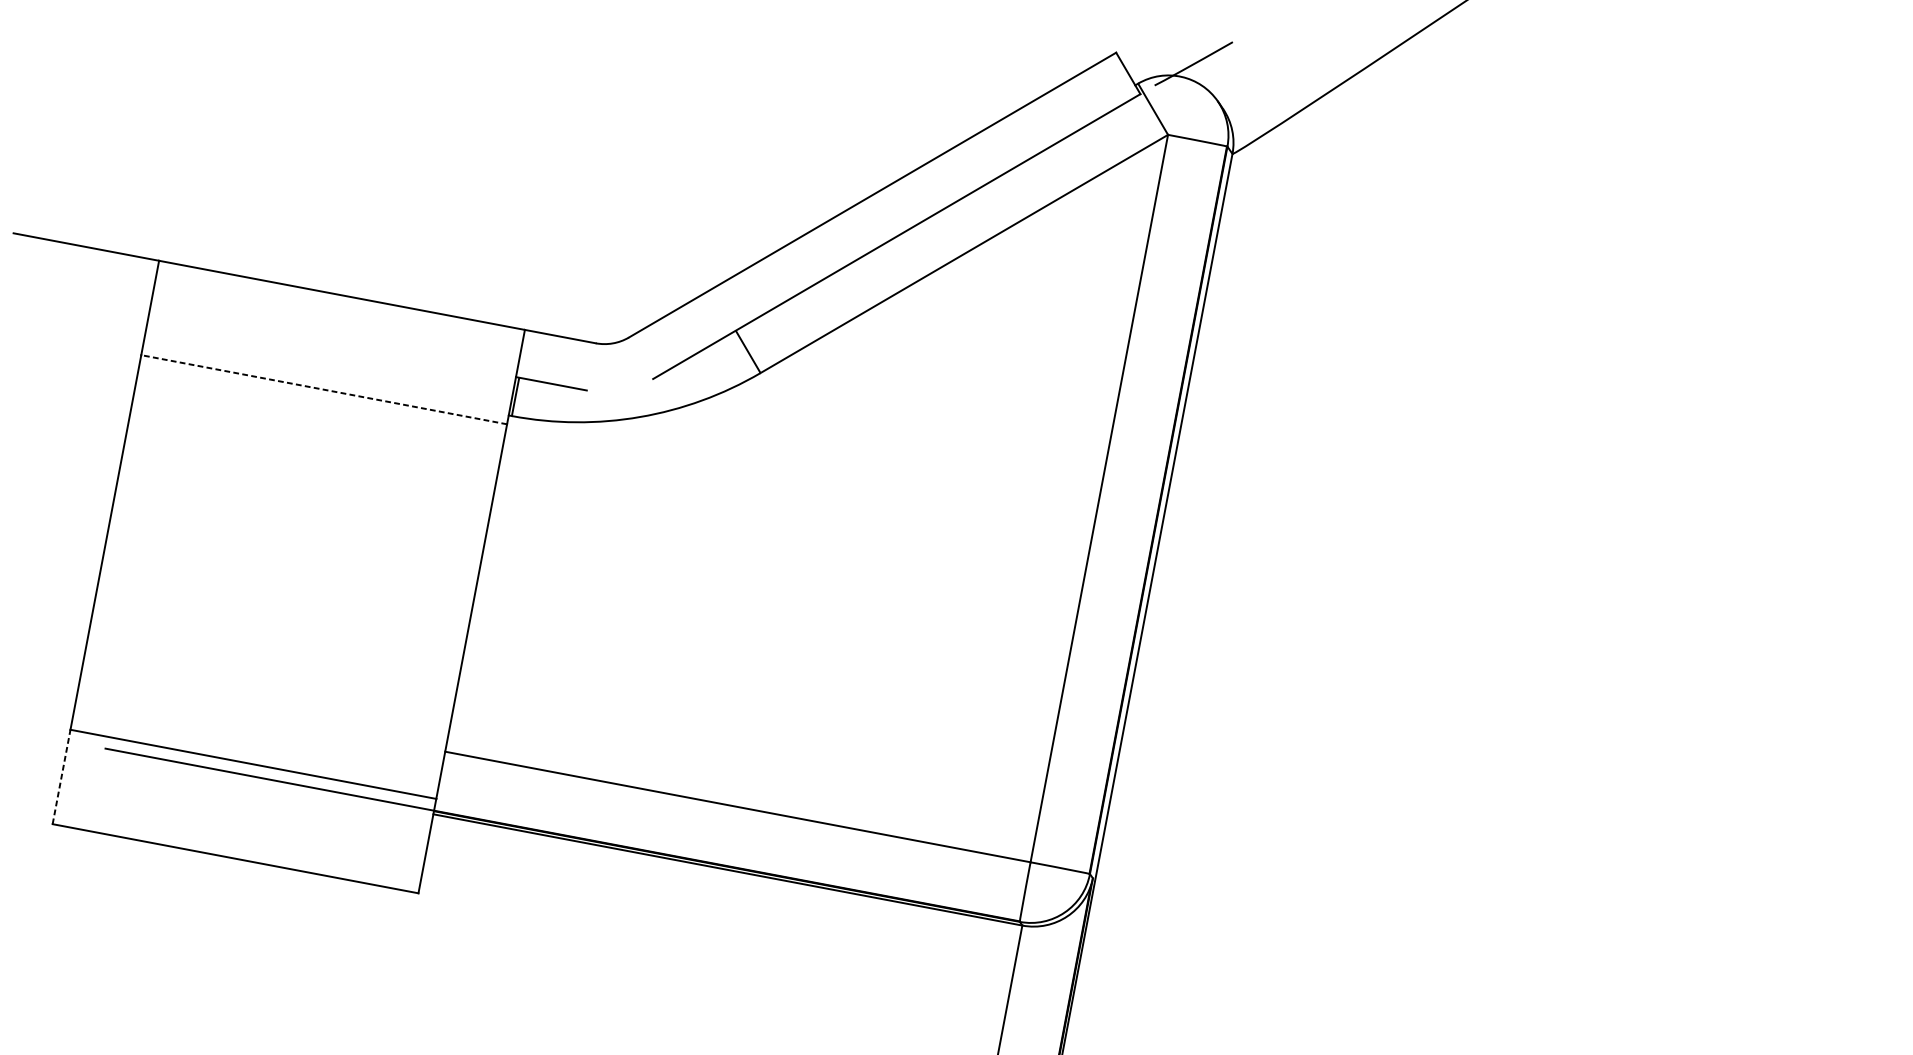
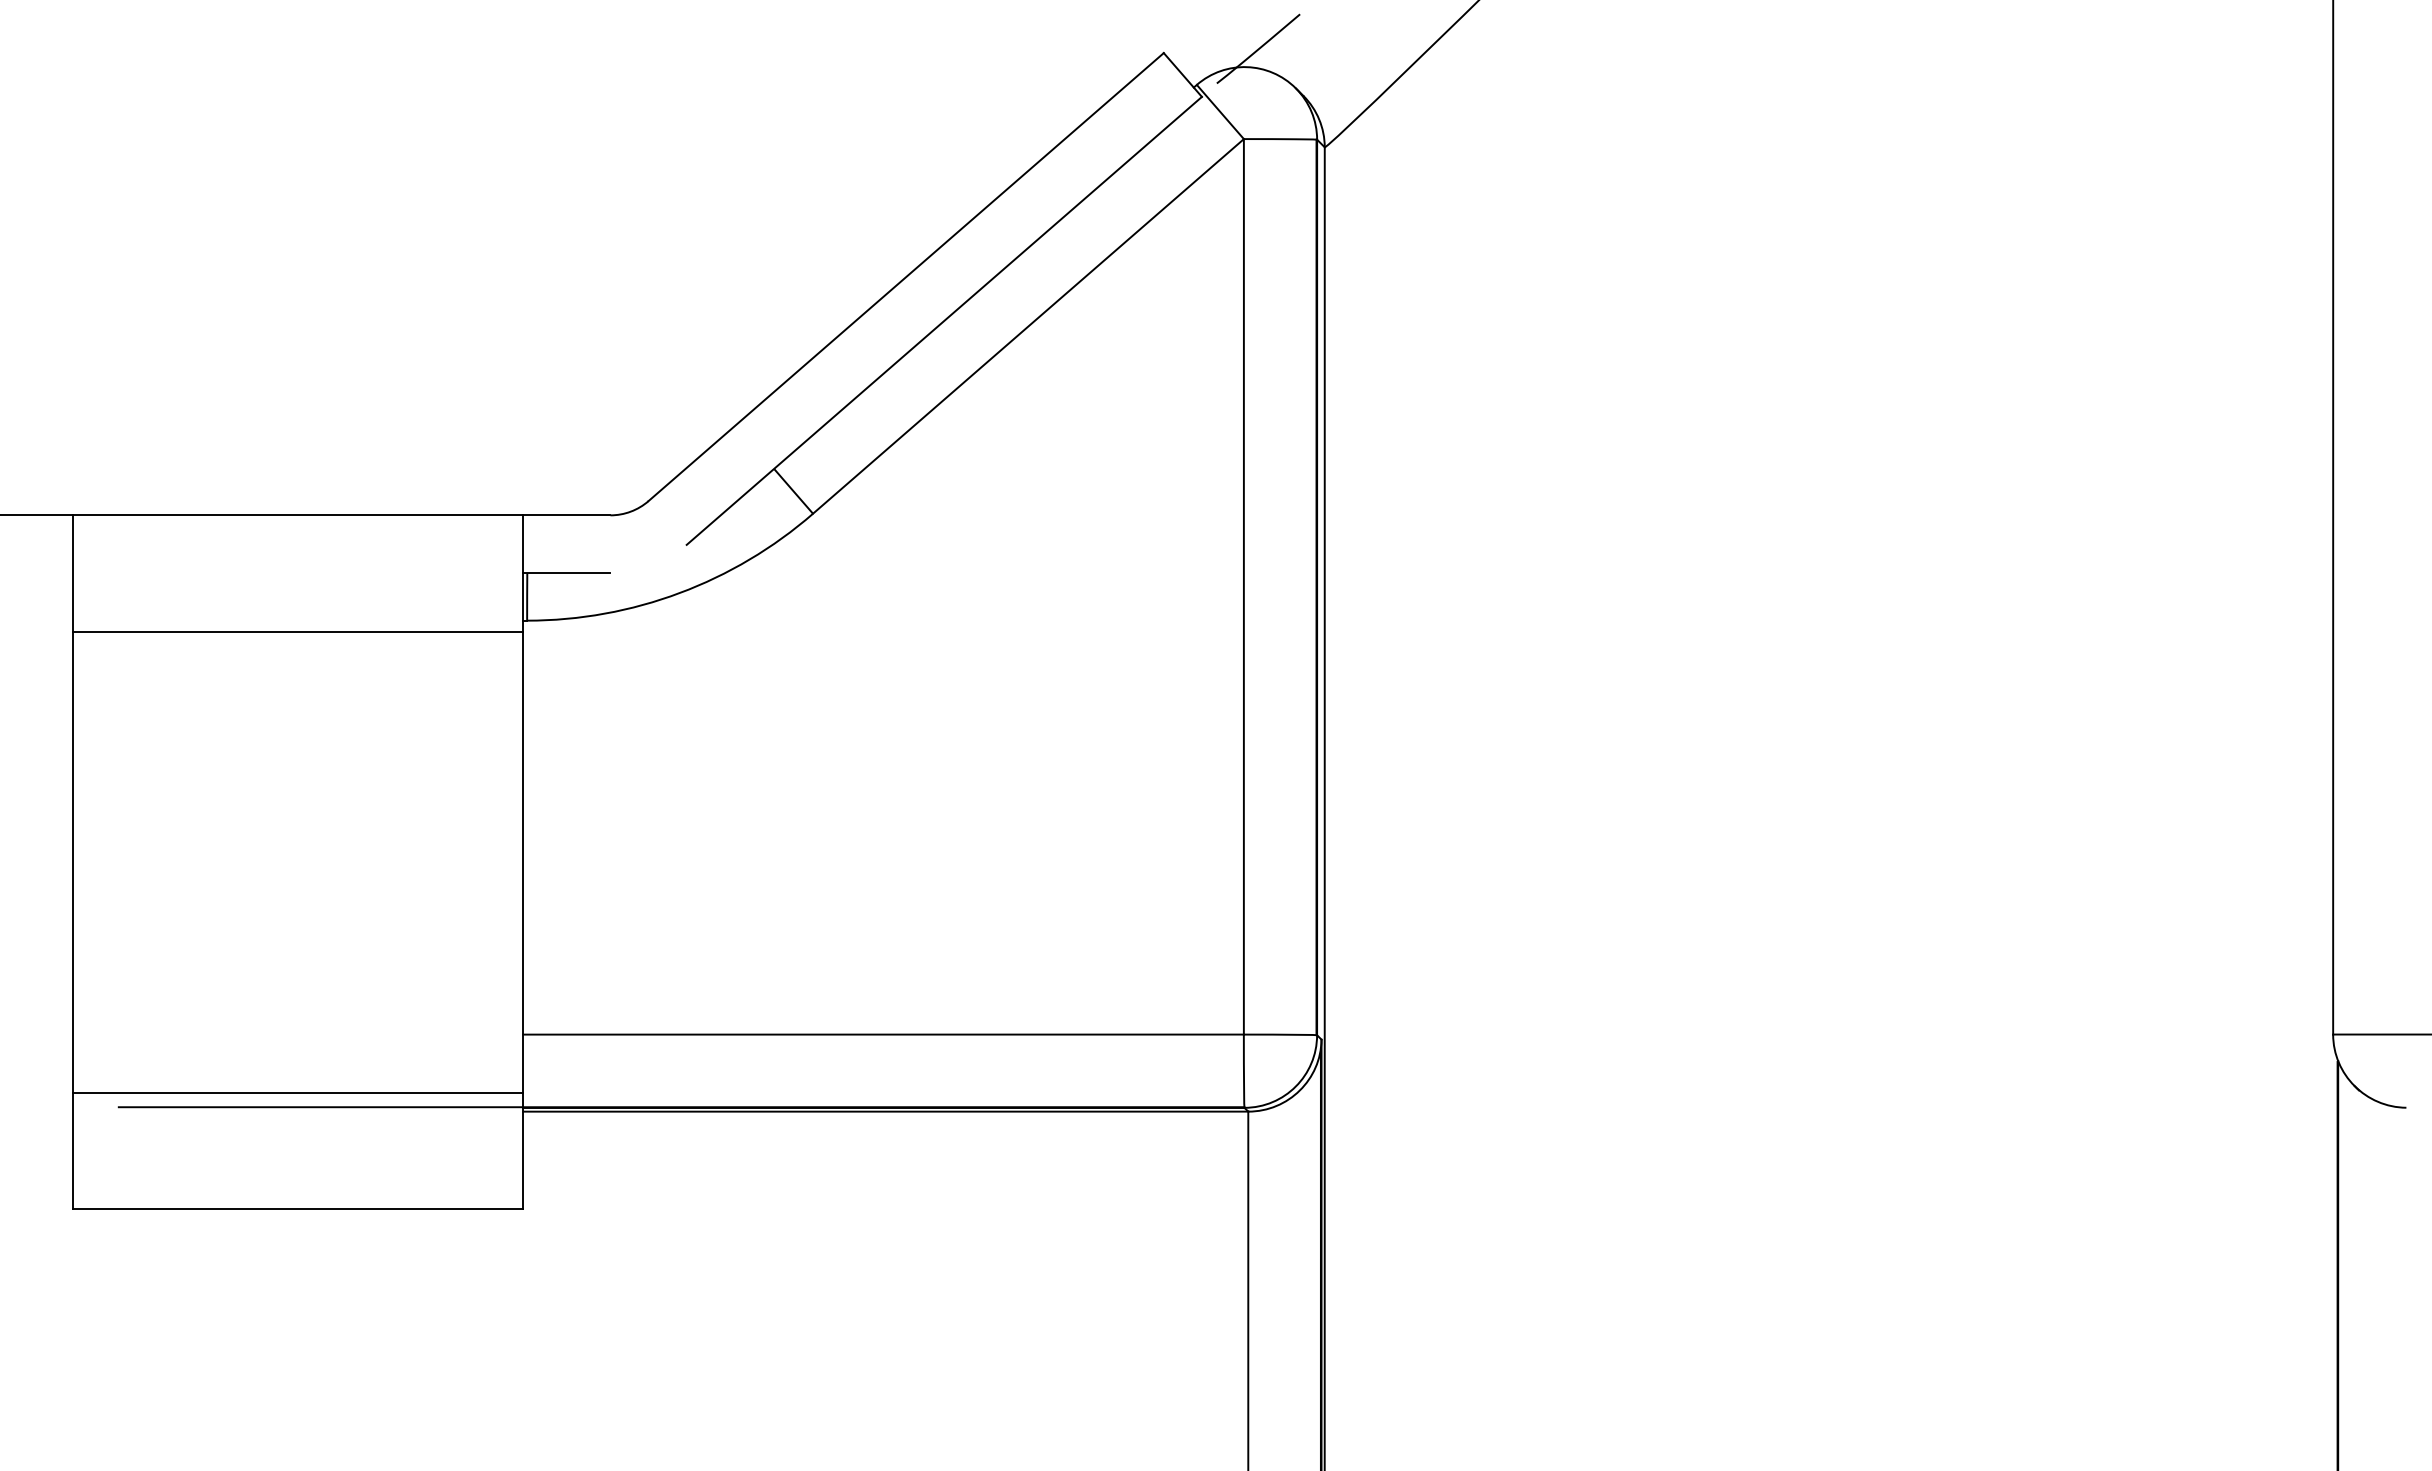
line: (323, 389) -> (297, 631), dashed -> solid
line: (61, 776) -> (72, 1150), dashed -> solid

